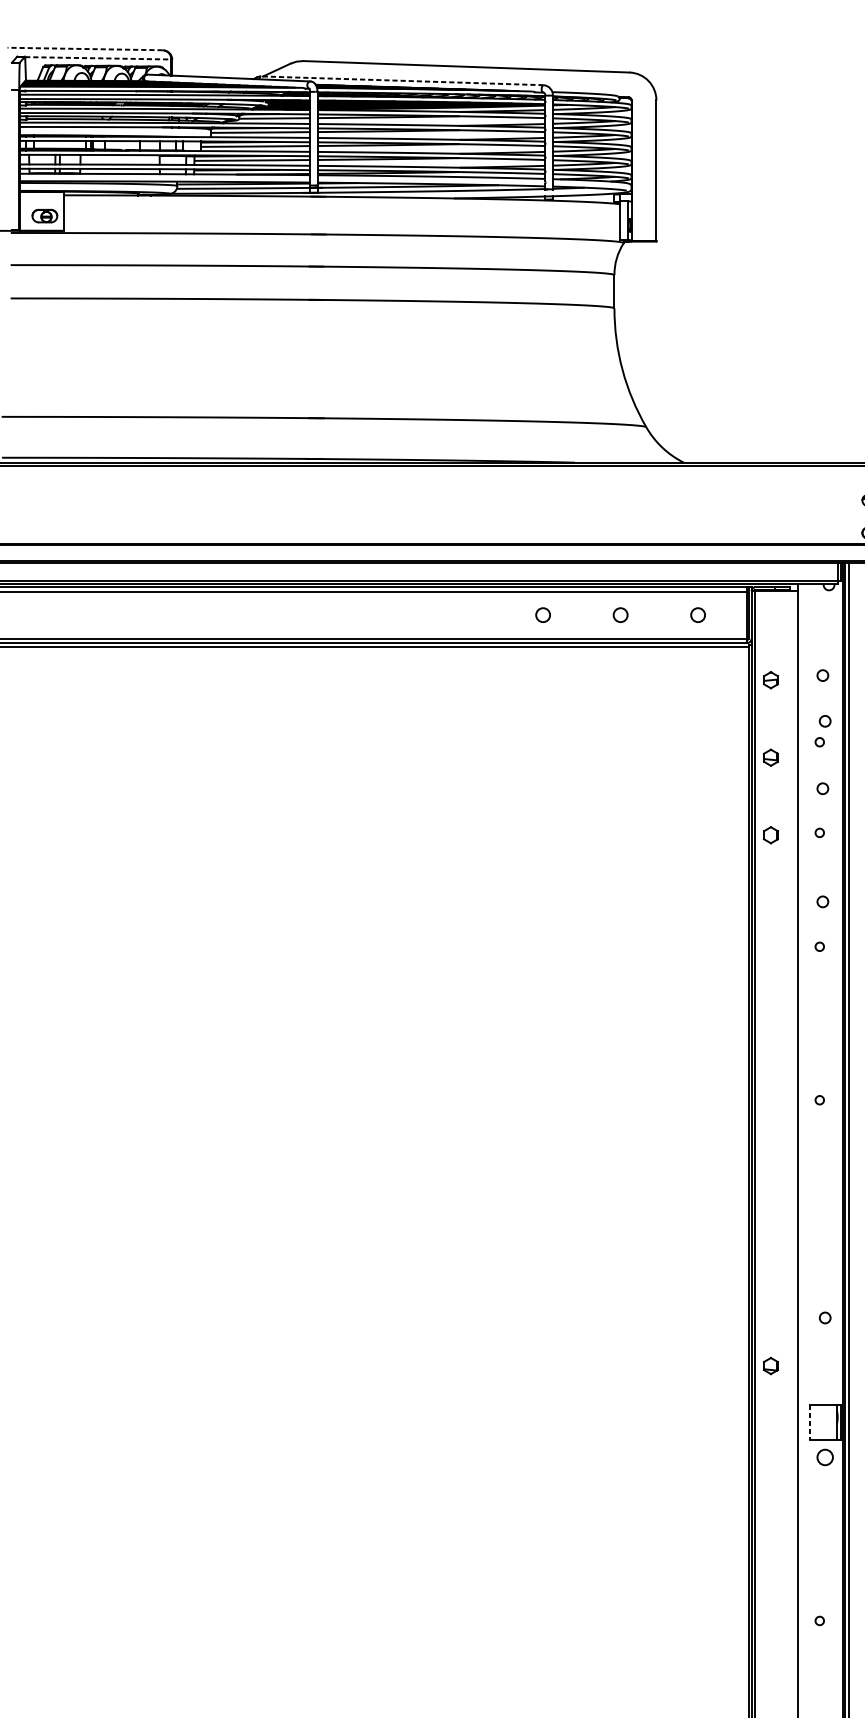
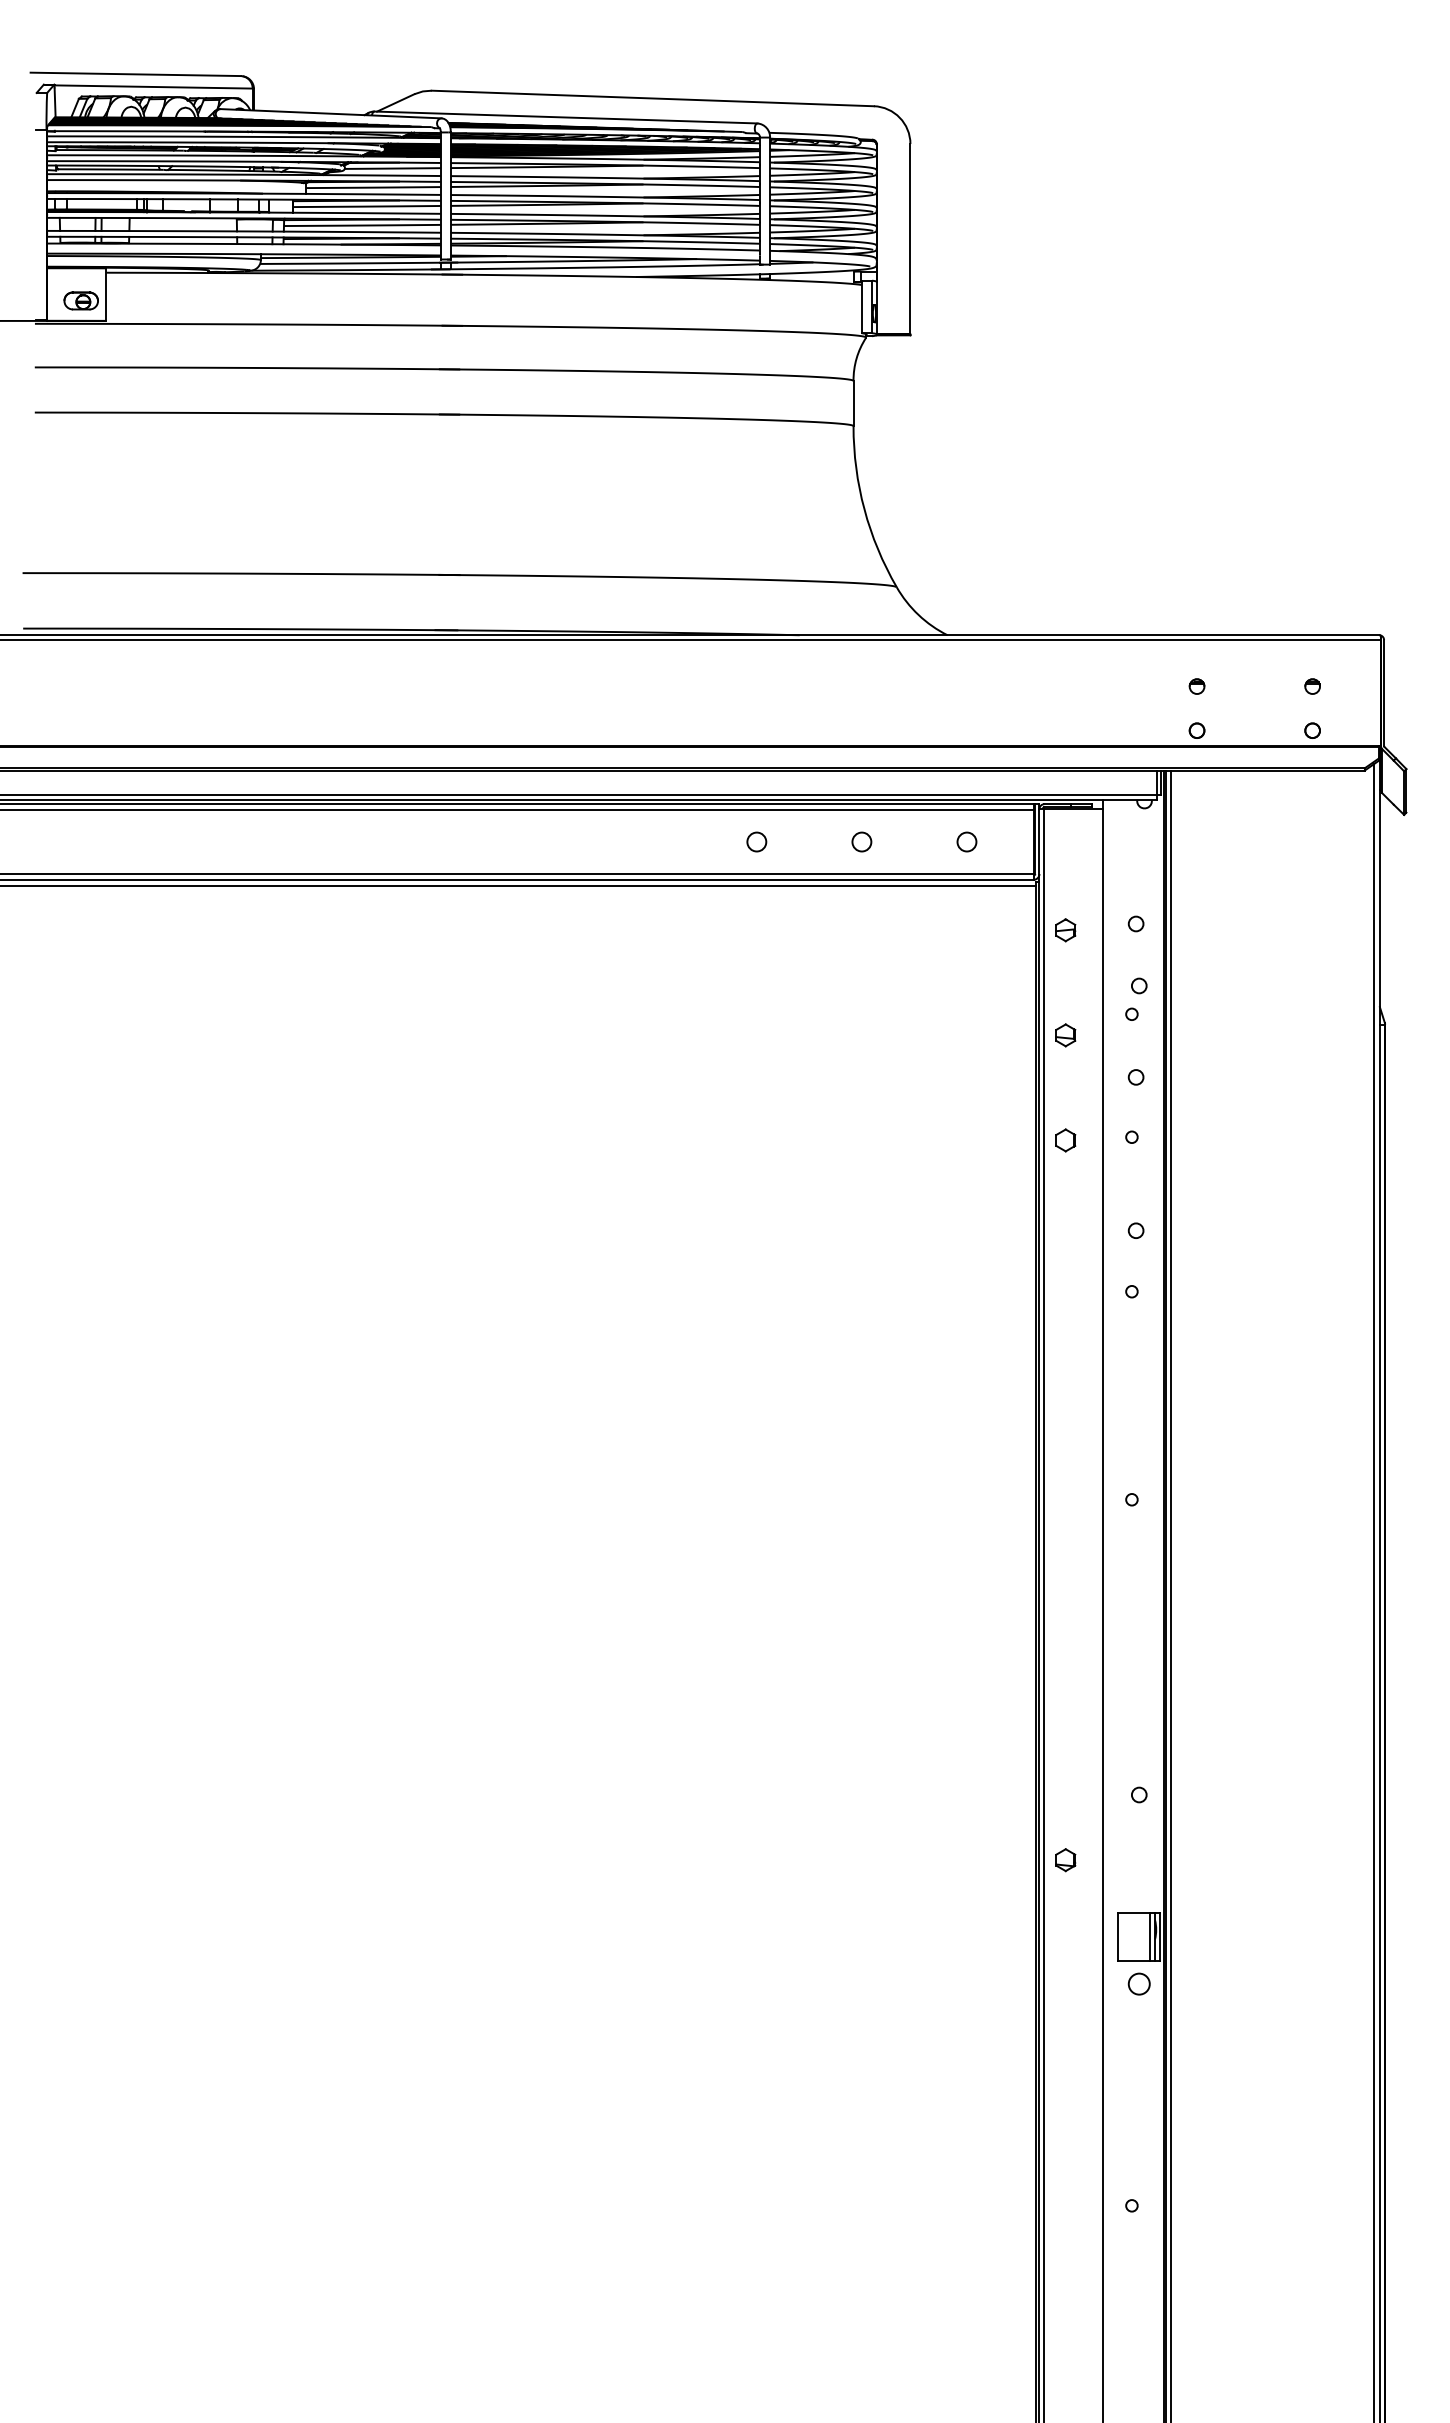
line: (84, 49) -> (135, 74), dashed -> solid
line: (98, 58) -> (154, 87), dashed -> solid
line: (402, 80) -> (565, 117), dashed -> solid
line: (833, 1422) -> (1150, 1936), added
line: (809, 1423) -> (1118, 1937), dashed -> solid

